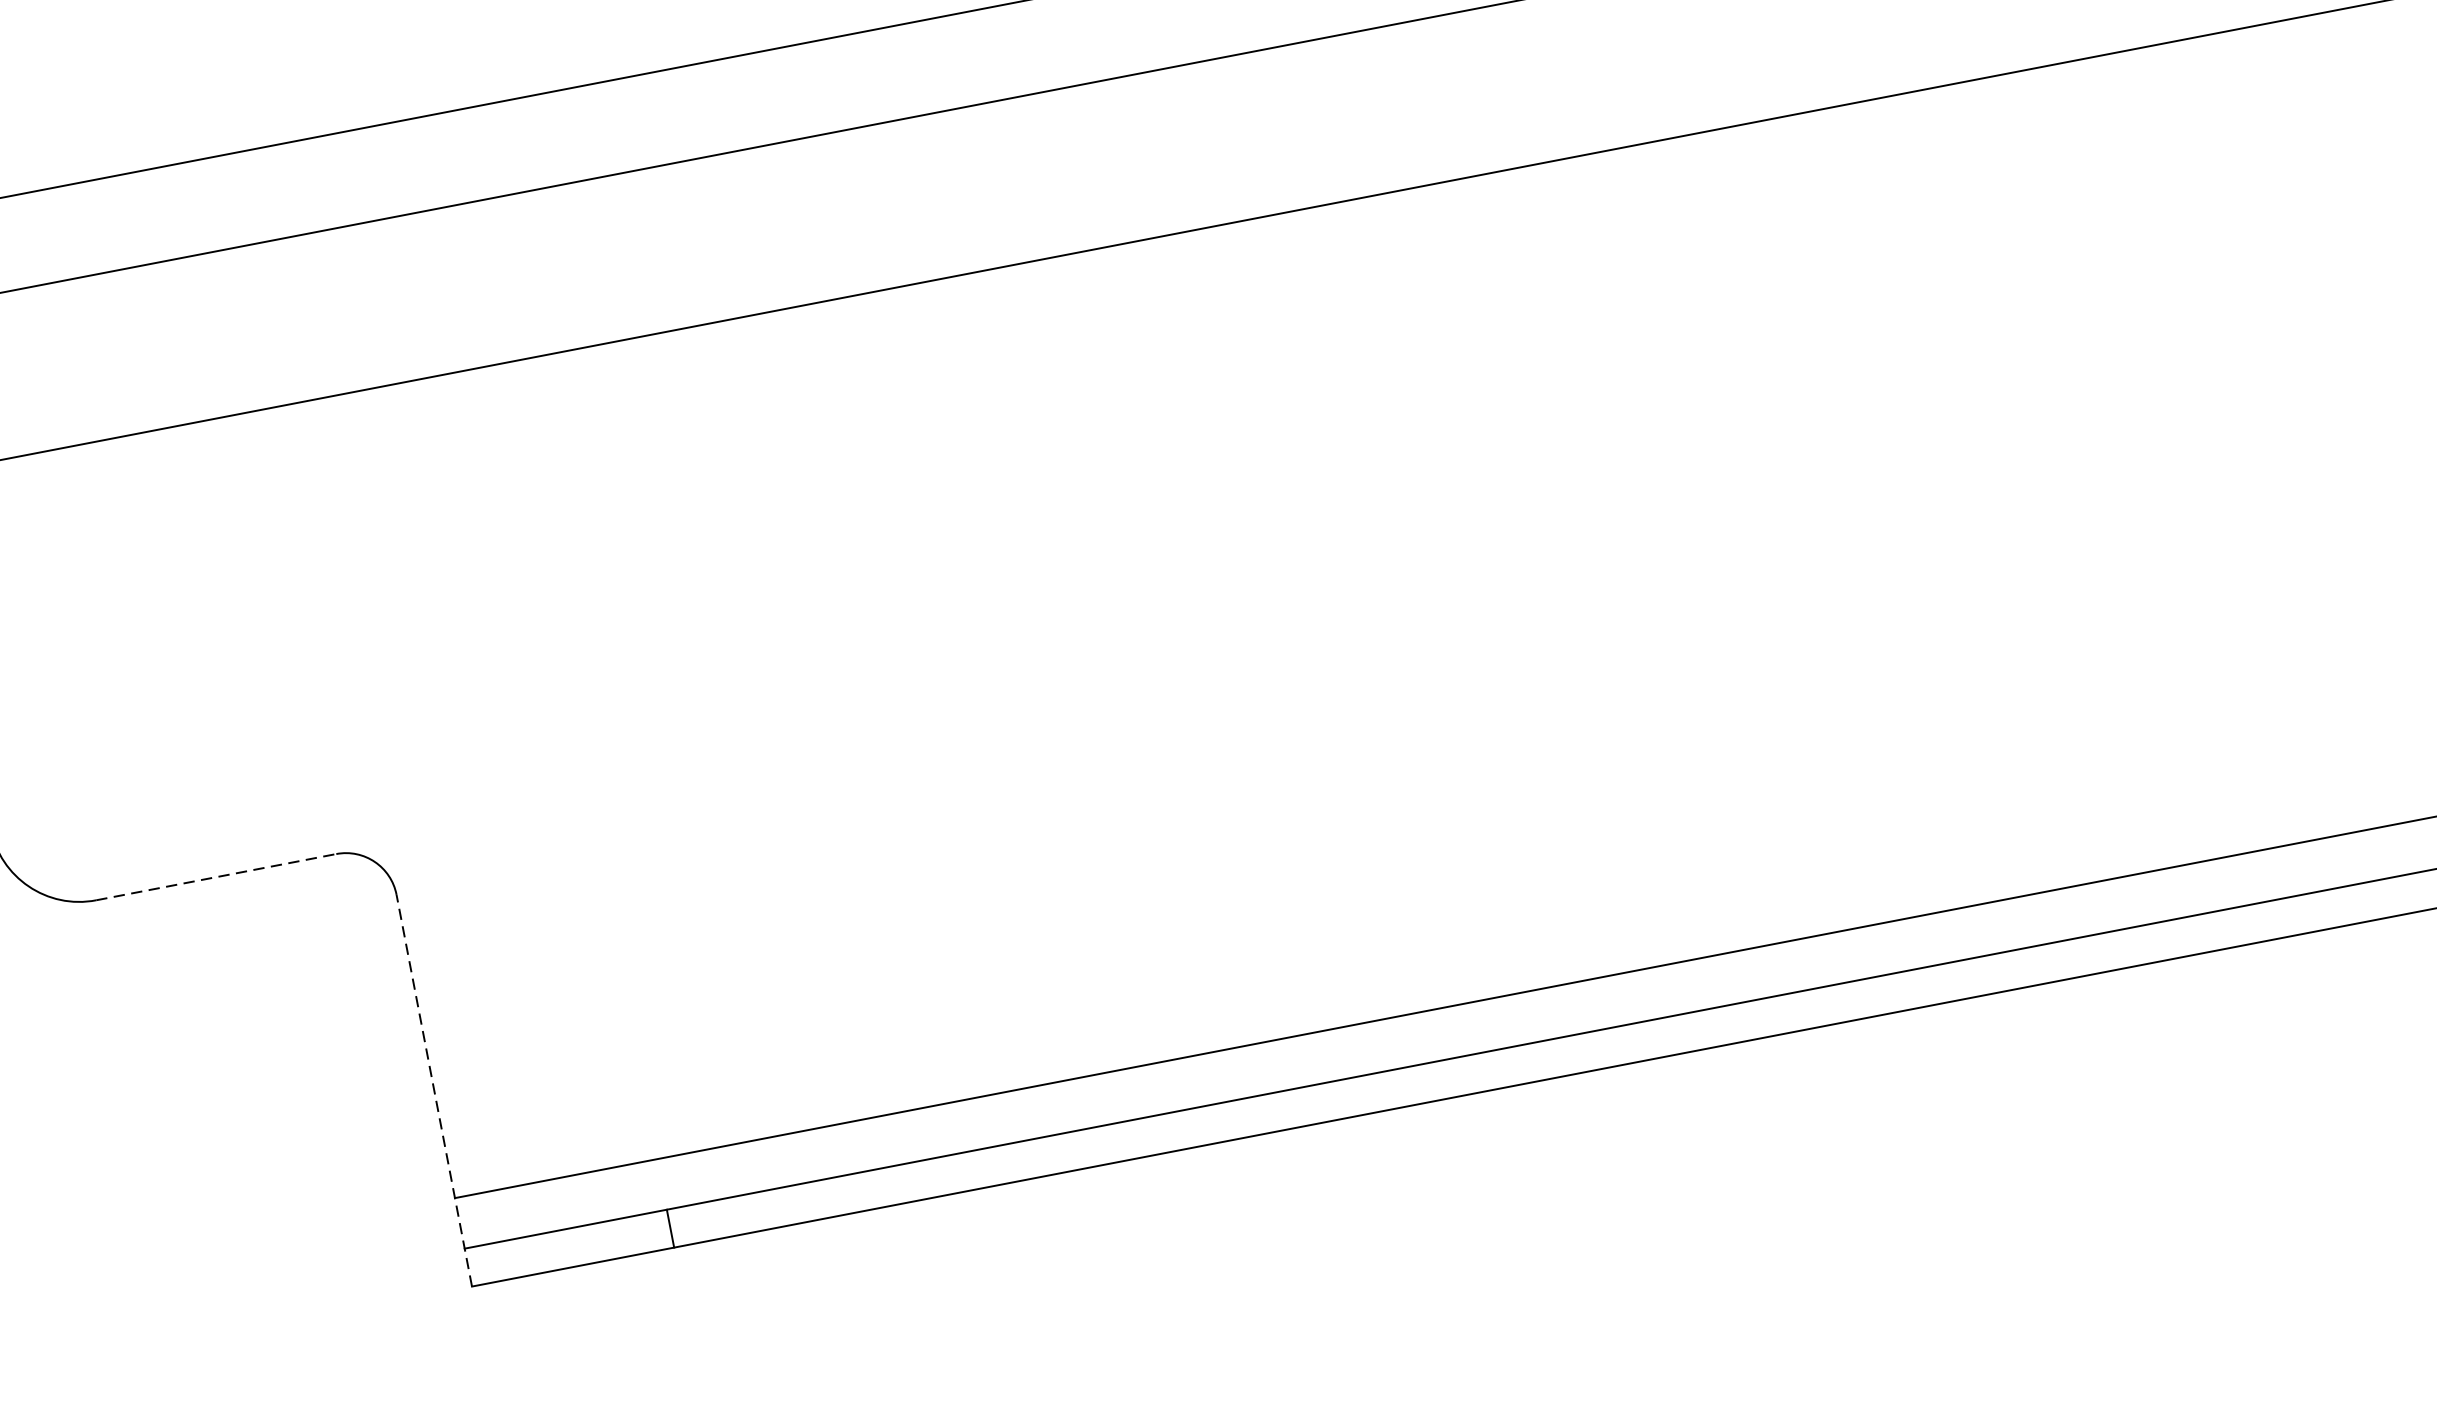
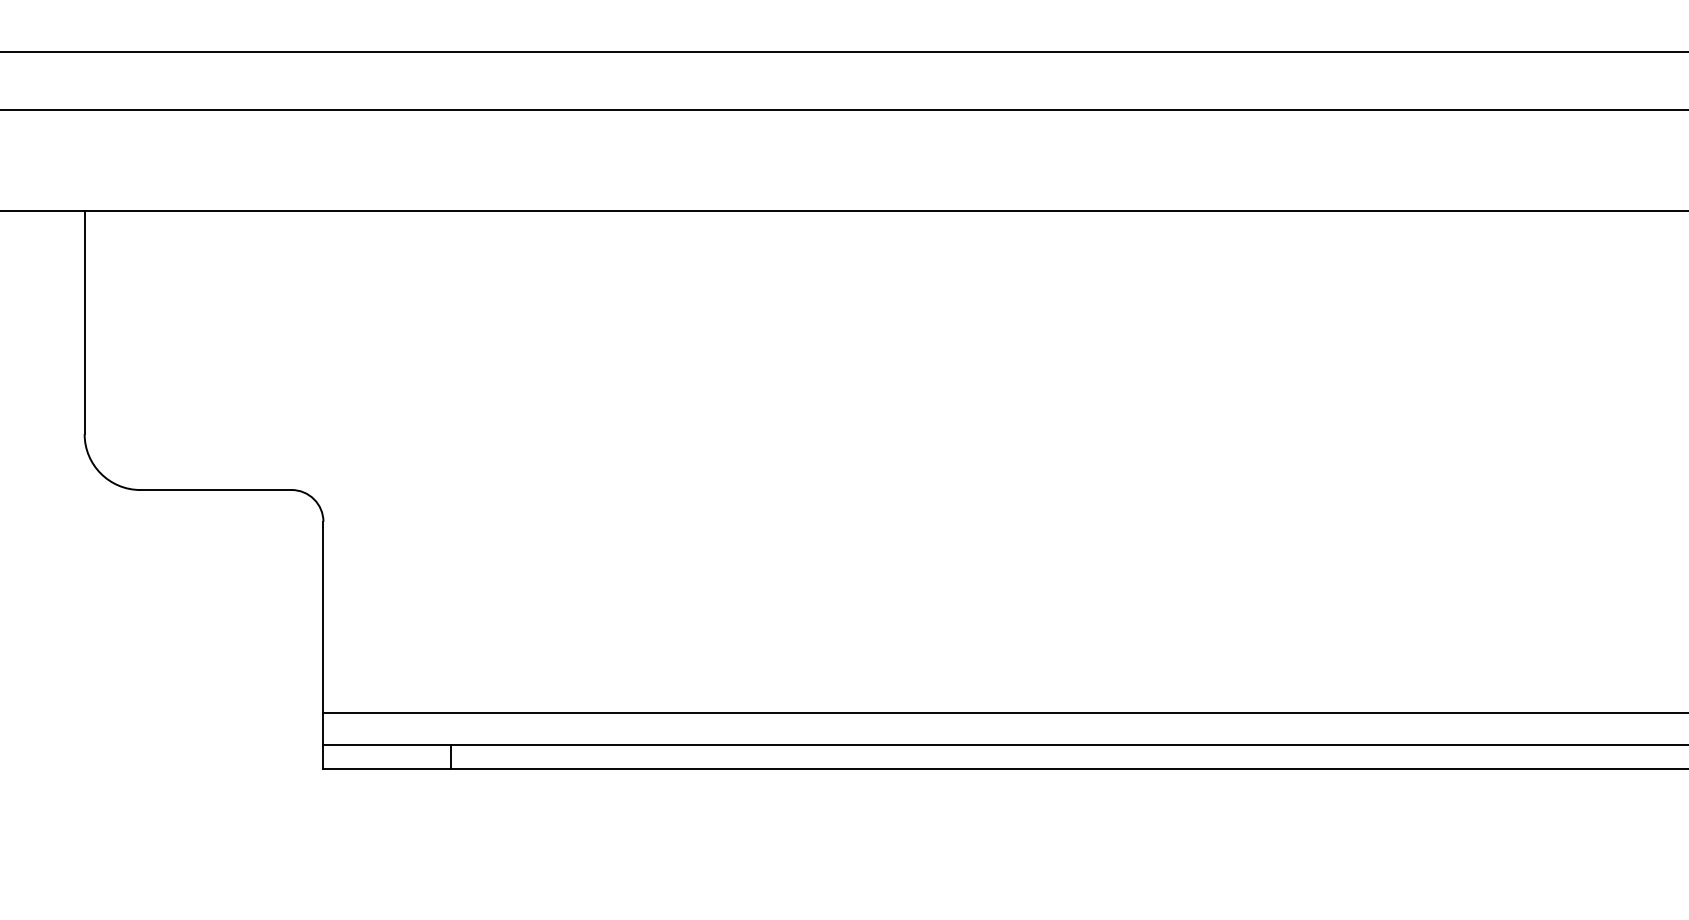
line: (215, 878) -> (215, 490), dashed -> solid
line: (434, 1089) -> (323, 644), dashed -> solid

